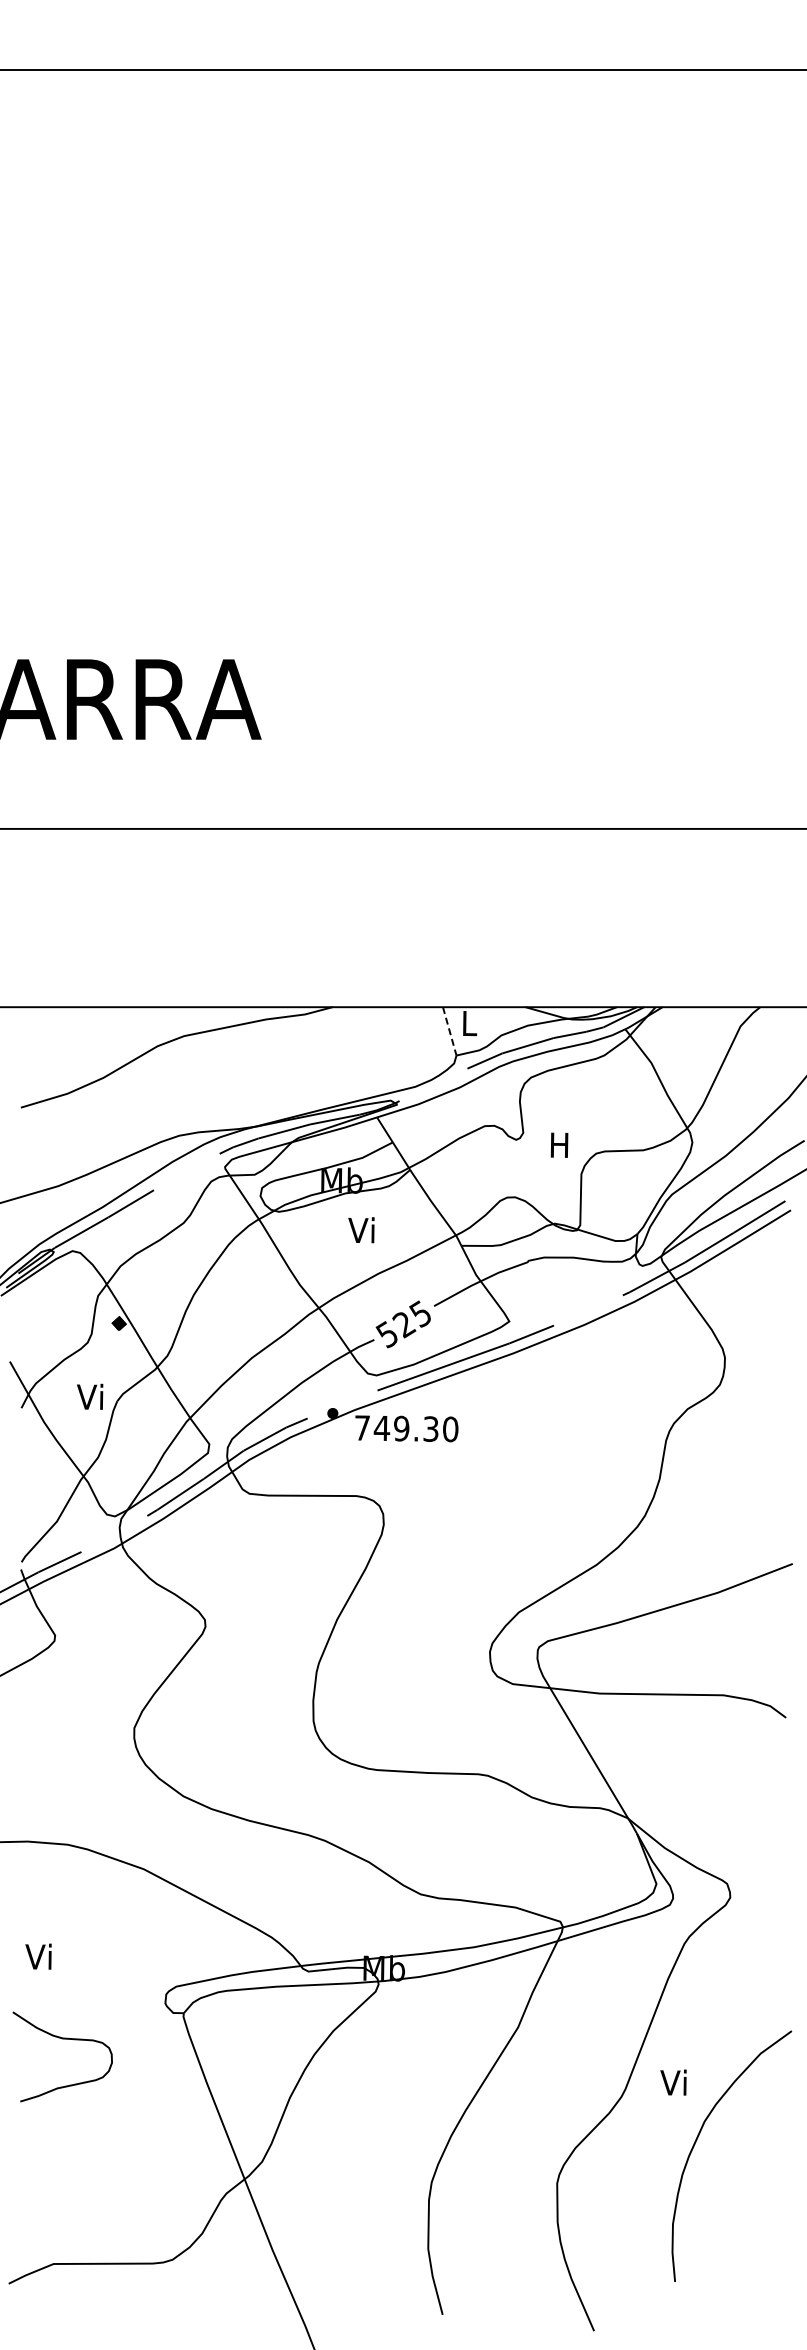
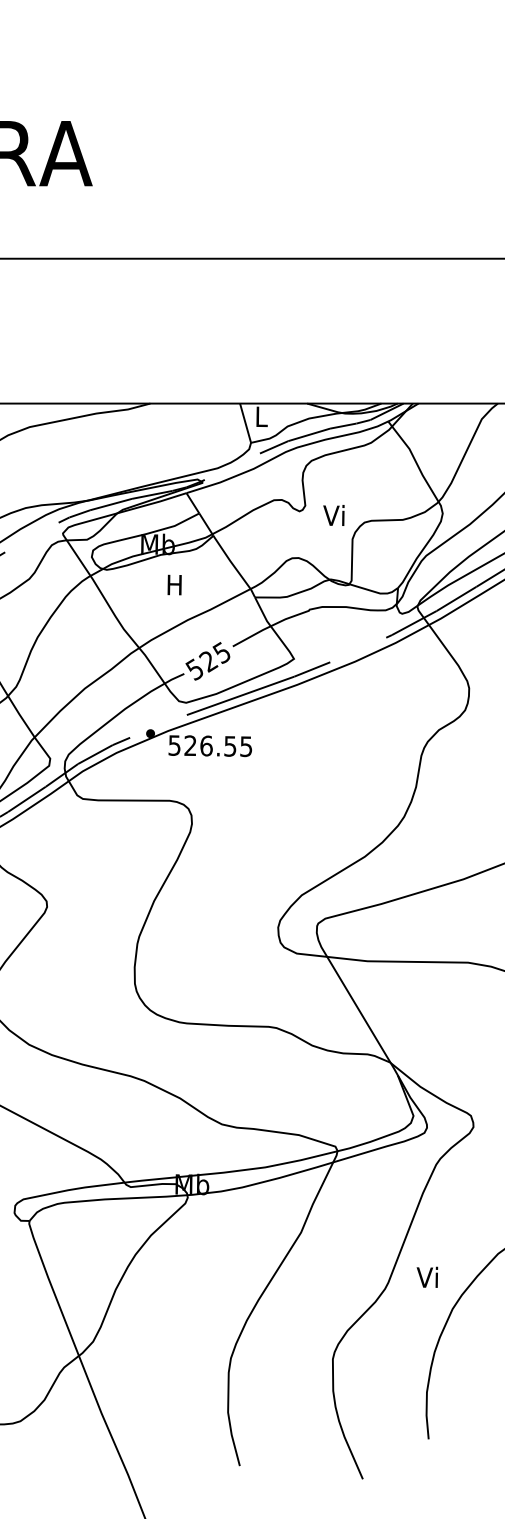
line: (449, 1031) -> (245, 423), dashed -> solid
text: (558, 1144) -> (333, 515), H -> Vi
text: (361, 1230) -> (173, 585), Vi -> H
text: (406, 1428) -> (210, 745), 749.30 -> 526.55

